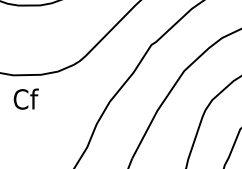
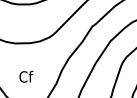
text: (26, 98) -> (26, 76), moved

